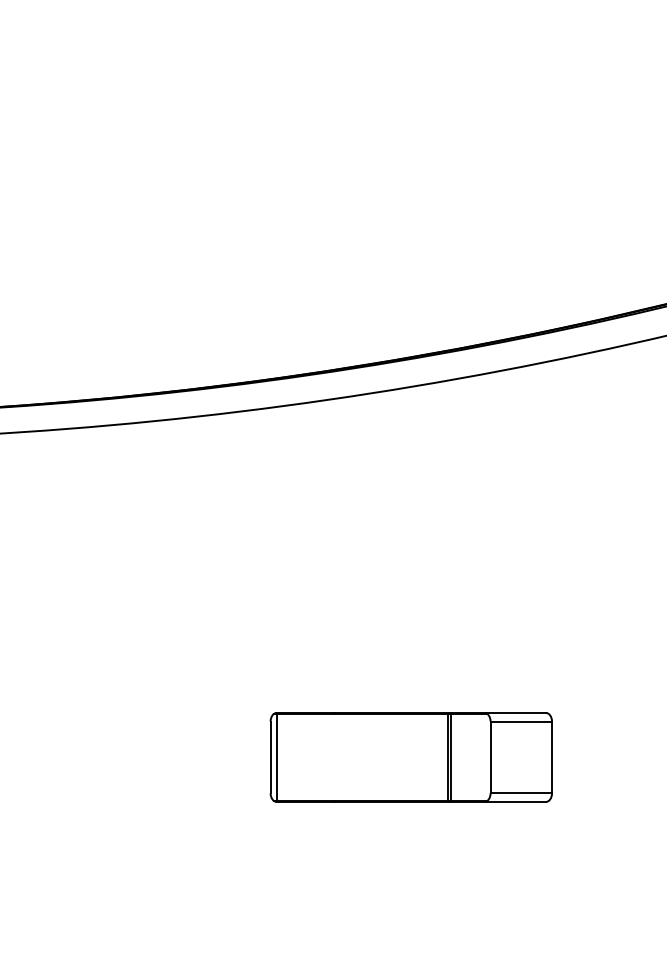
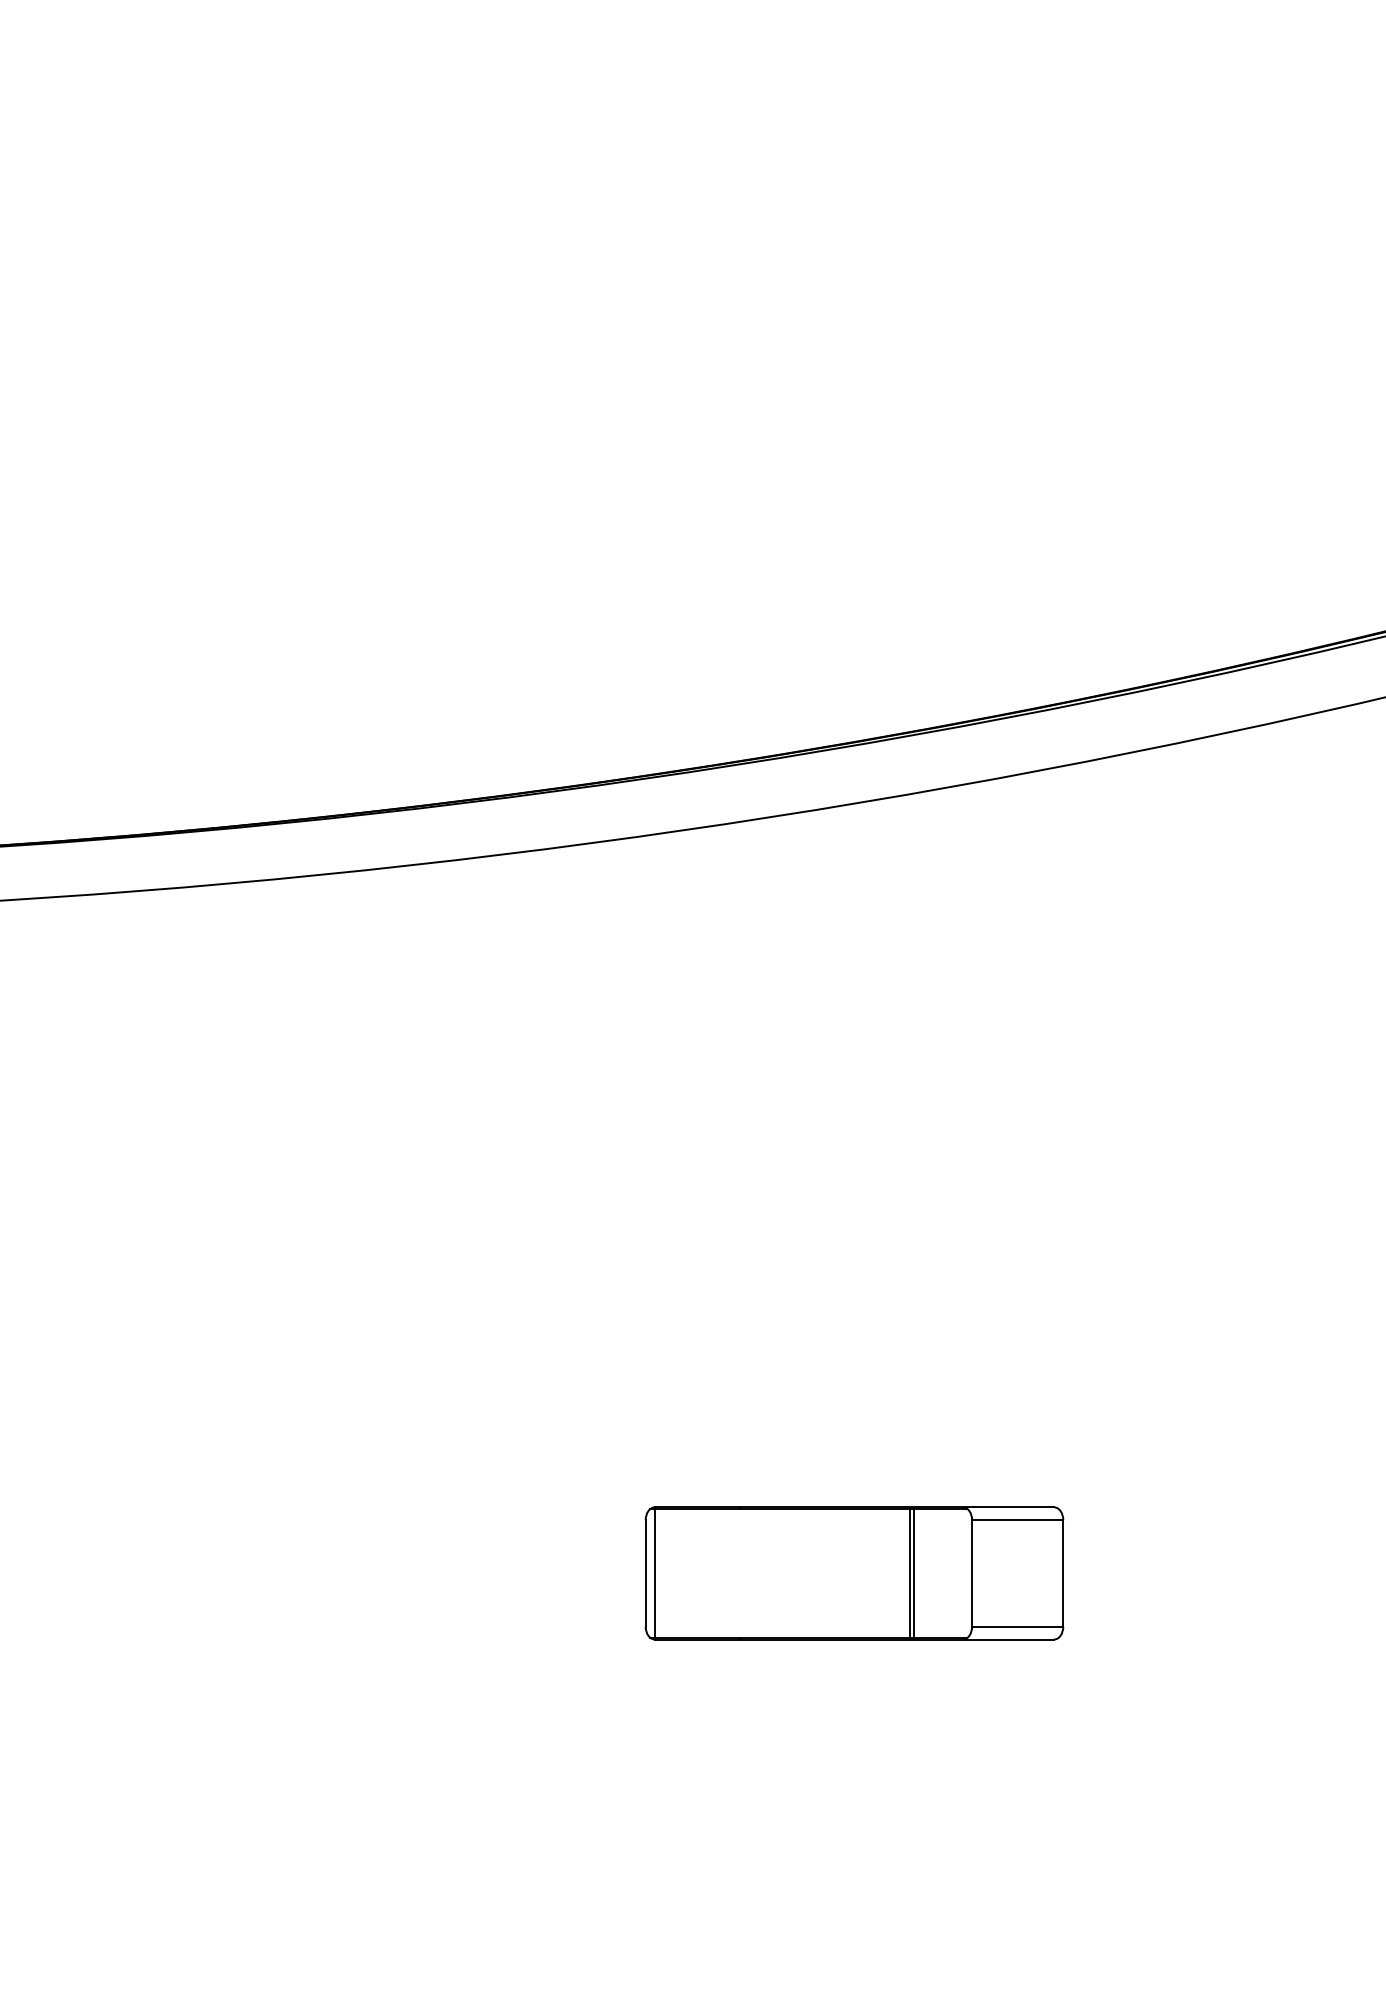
part: (410, 757) -> (852, 1573), size x0.71

